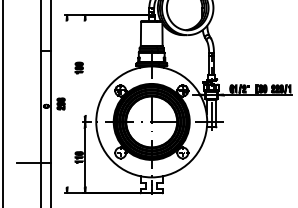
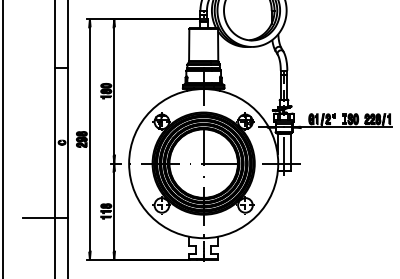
line: (85, 68) -> (114, 91), added
line: (66, 104) -> (89, 139), added

